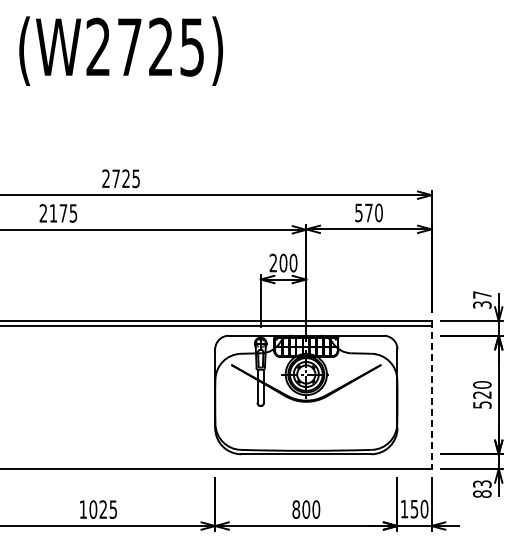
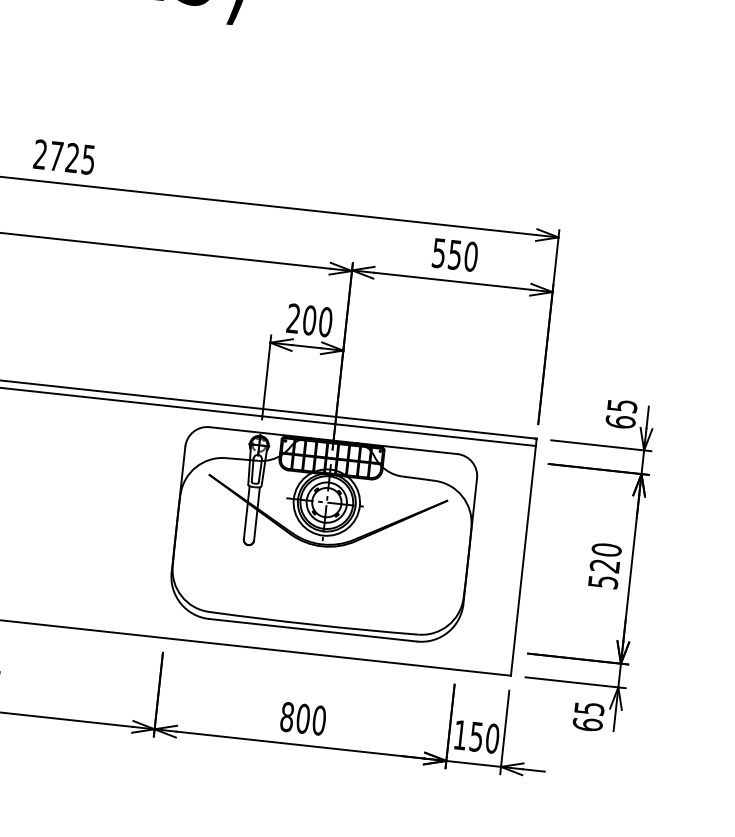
text: (368, 212) -> (454, 254), 570 -> 550
text: (482, 299) -> (621, 413), 37 -> 65
line: (431, 395) -> (523, 557), dashed -> solid
text: (482, 488) -> (588, 715), 83 -> 65

